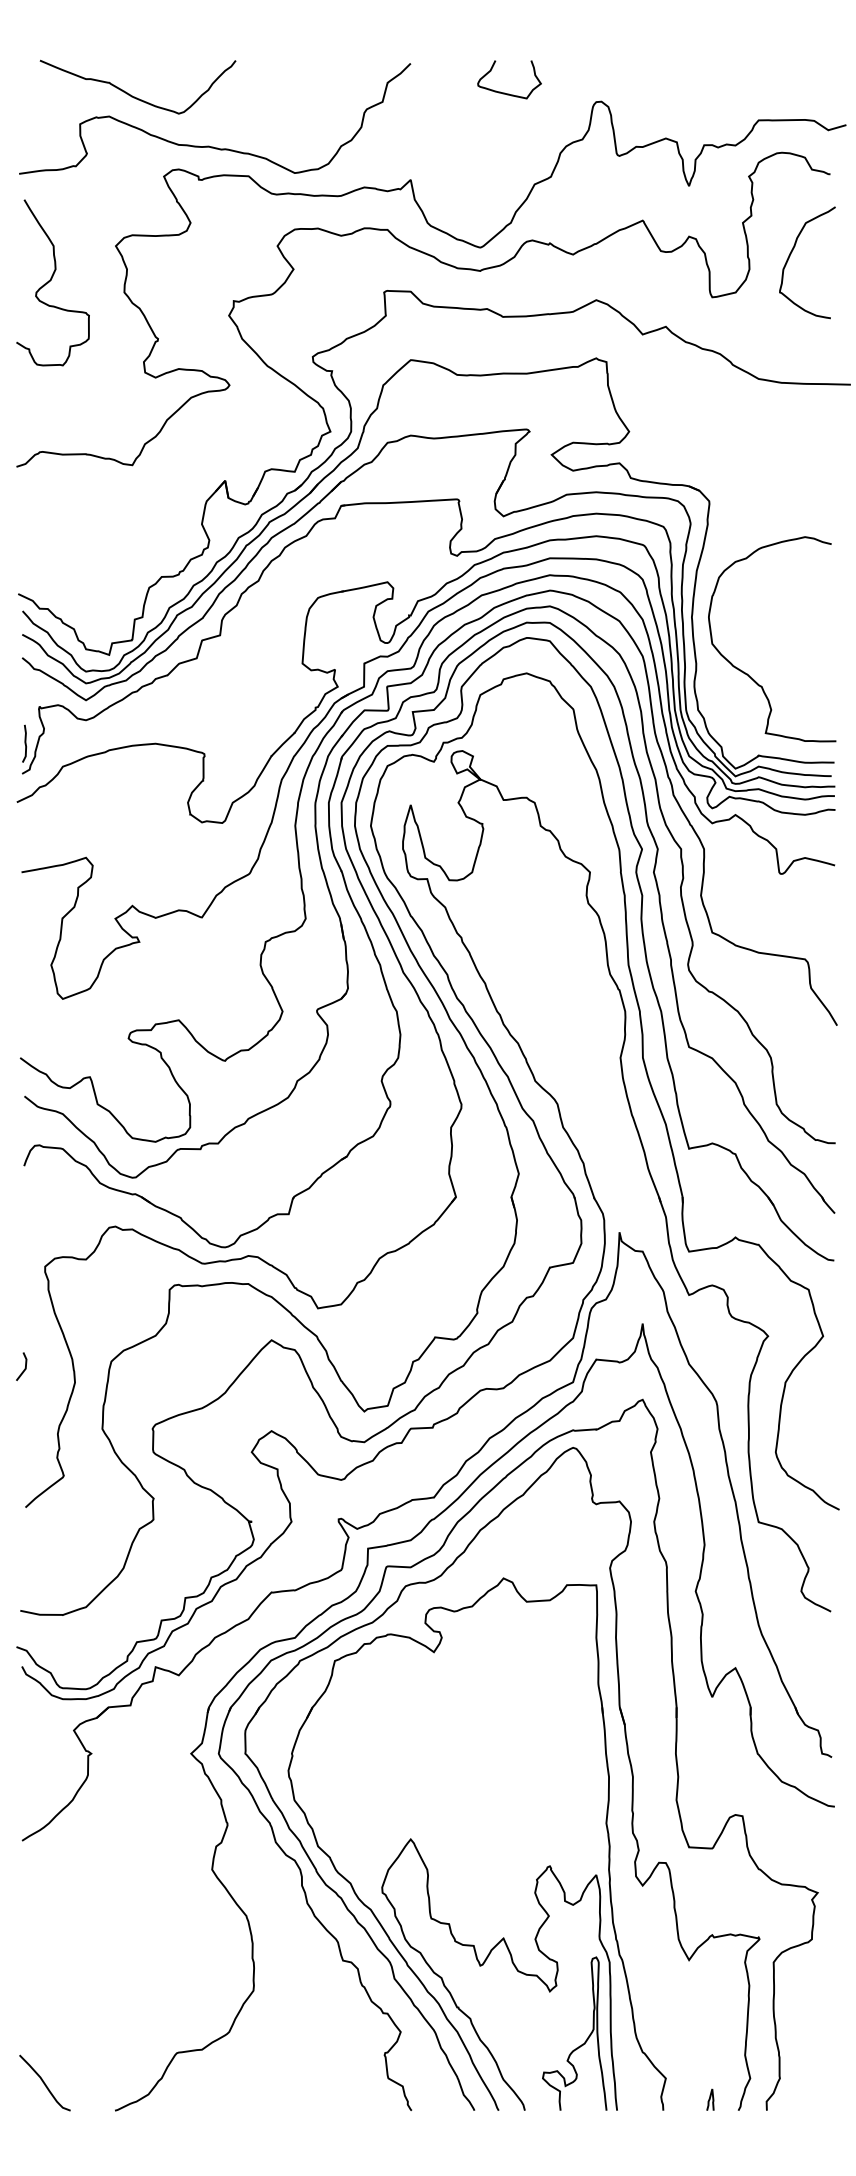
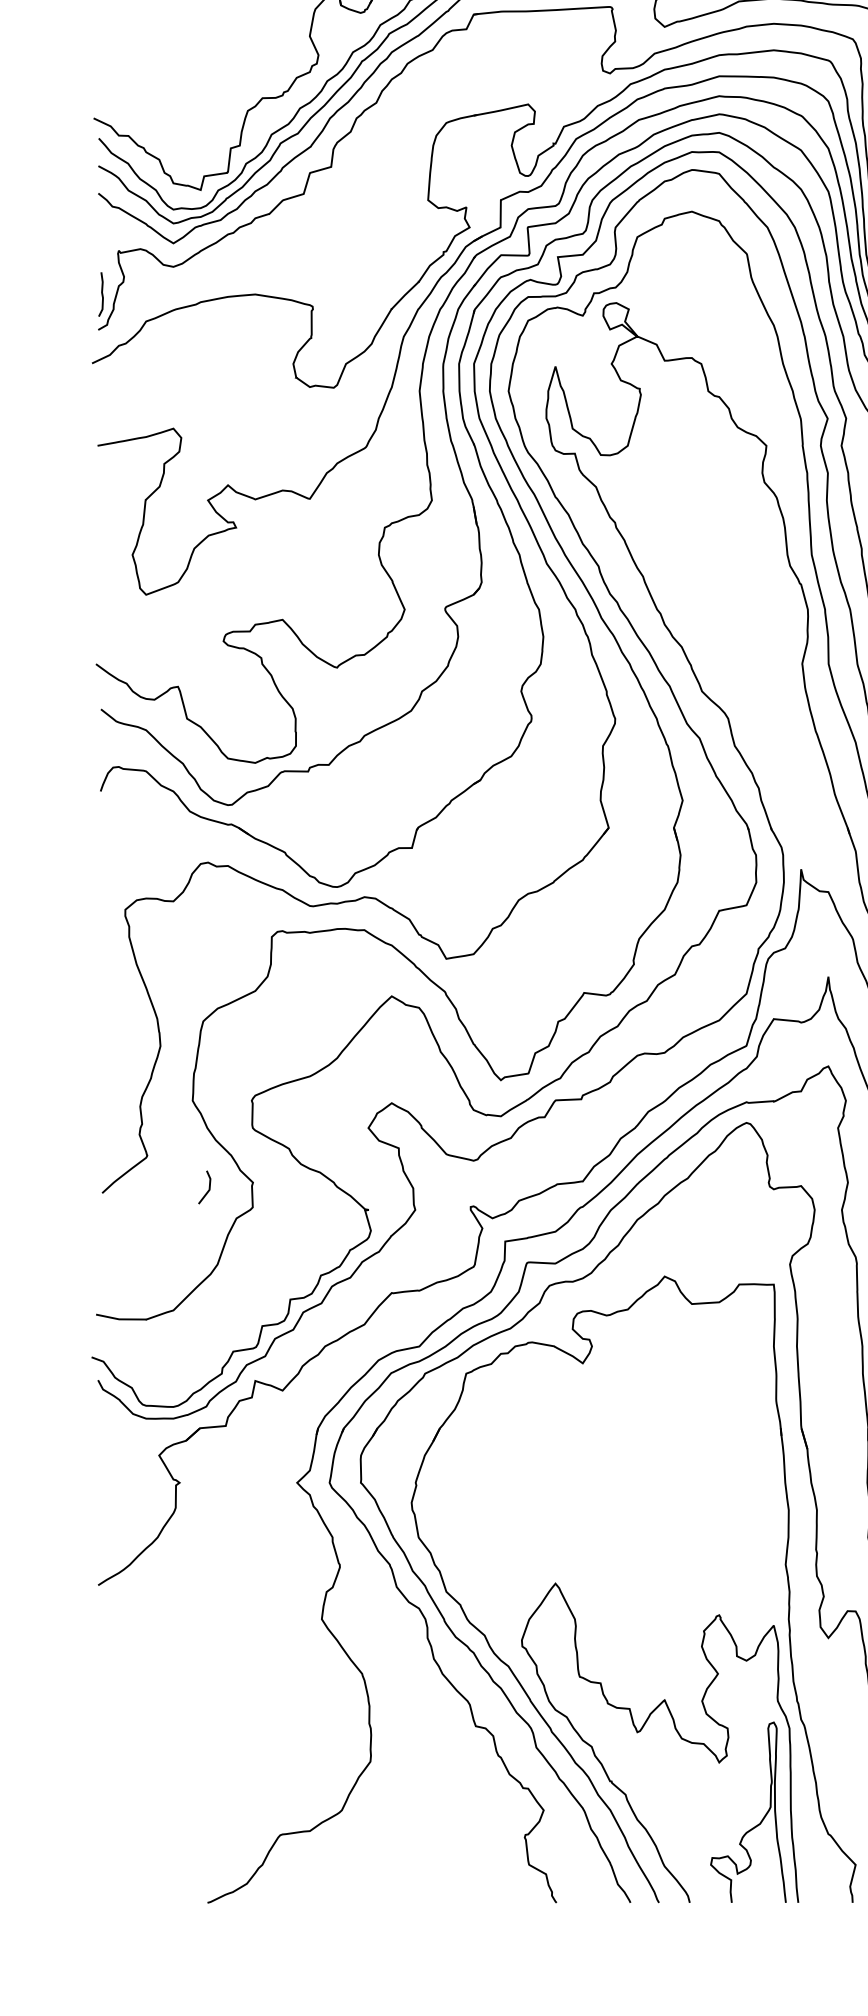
line: (24, 1368) -> (208, 1189), moved
curve: (44, 2082) -> (124, 1869), removed

